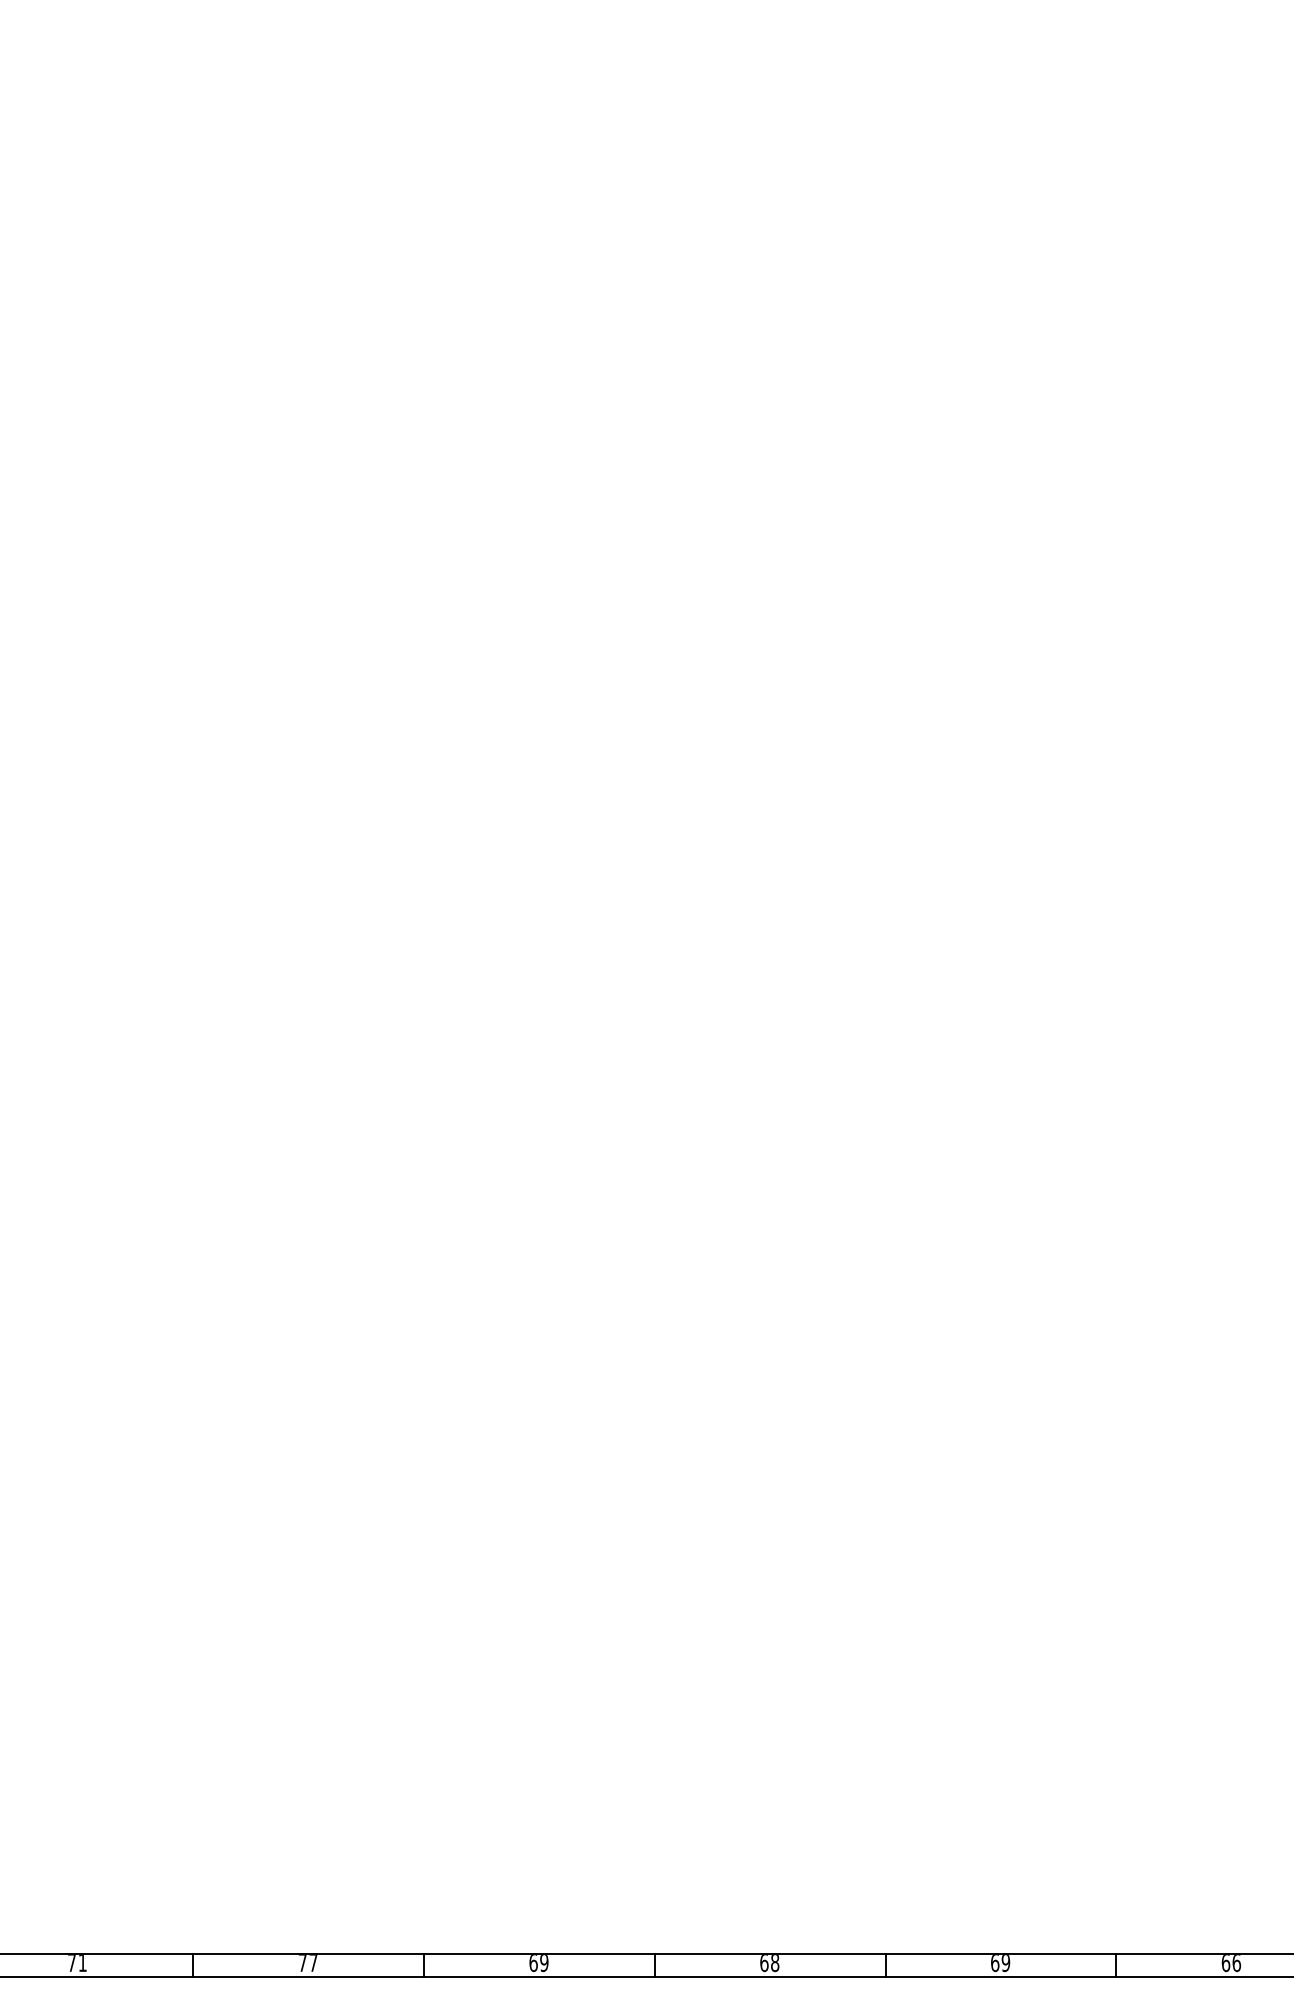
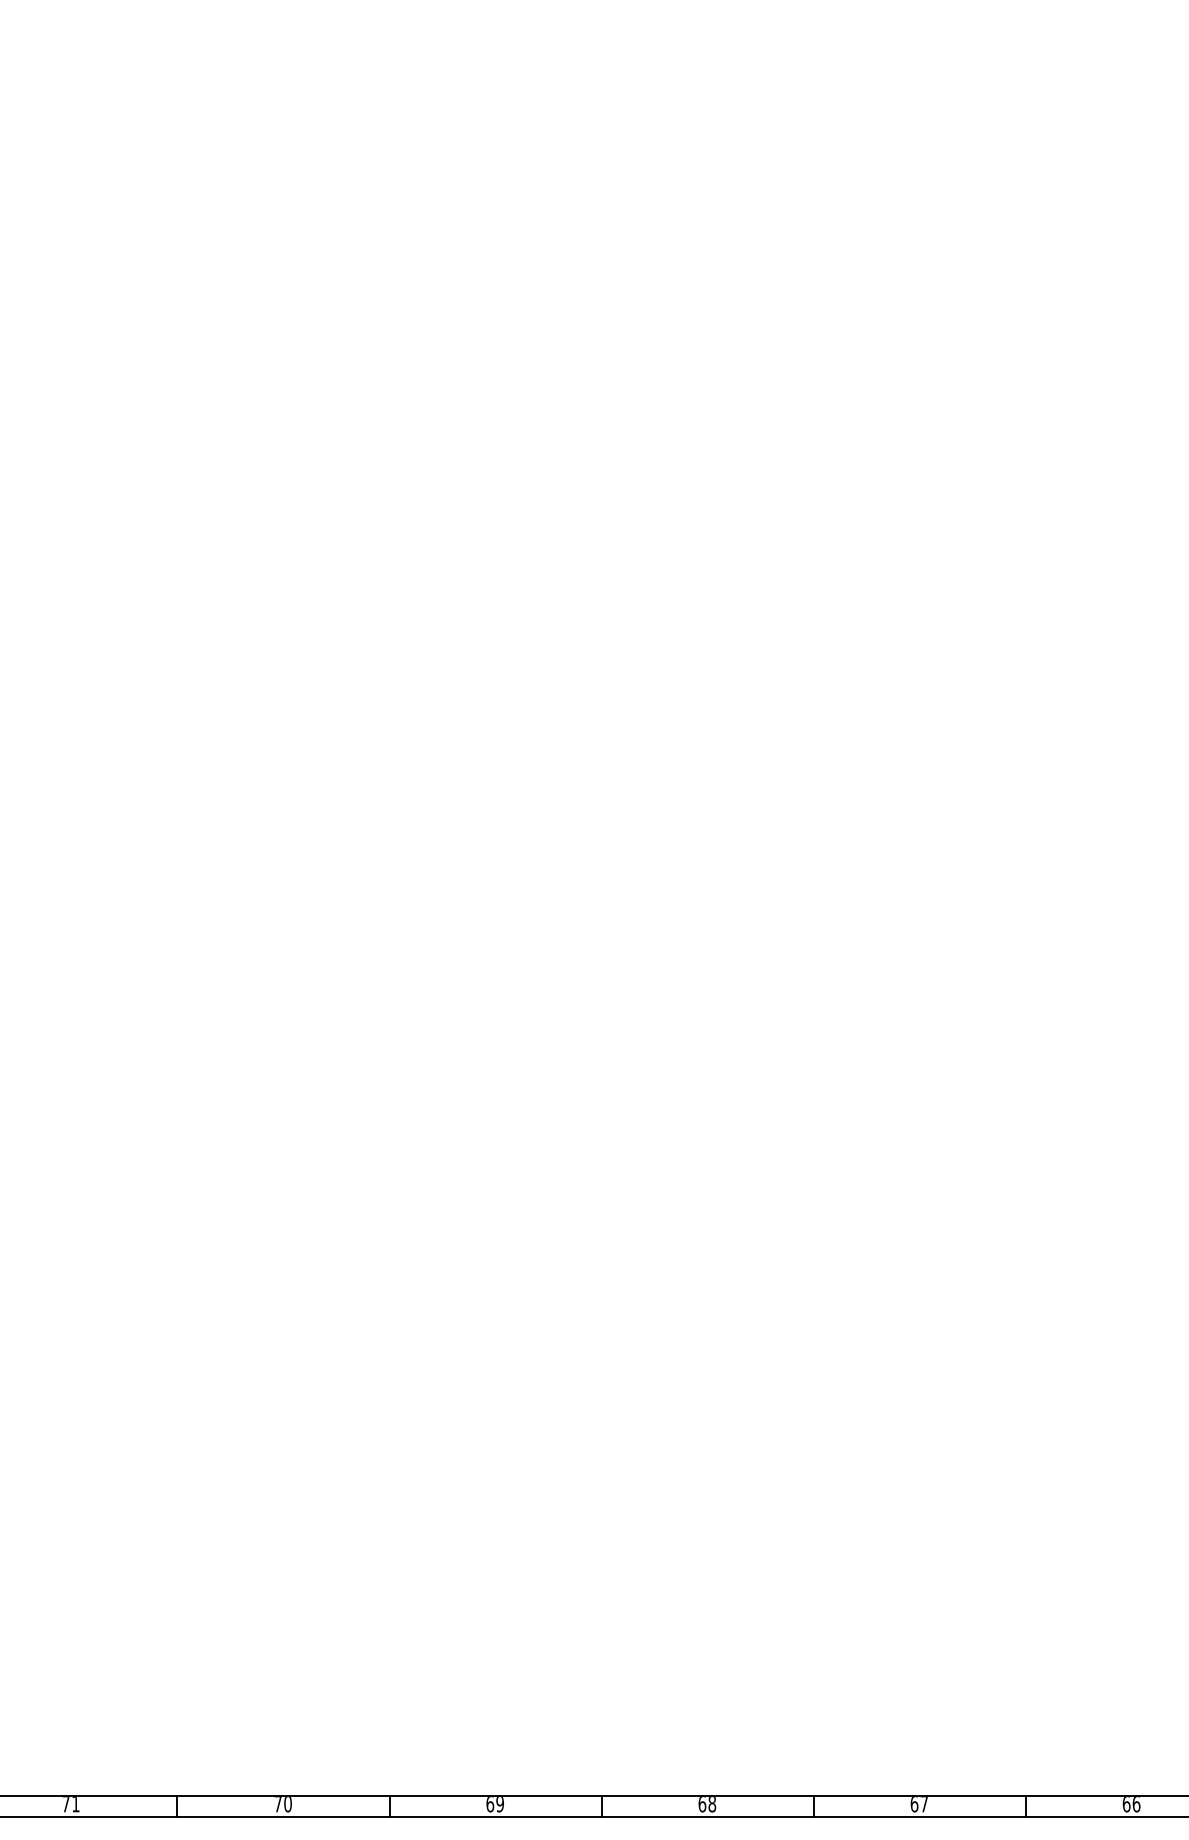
text: (313, 1963) -> (287, 1804), 77 -> 70
text: (1005, 1963) -> (923, 1804), 69 -> 67

